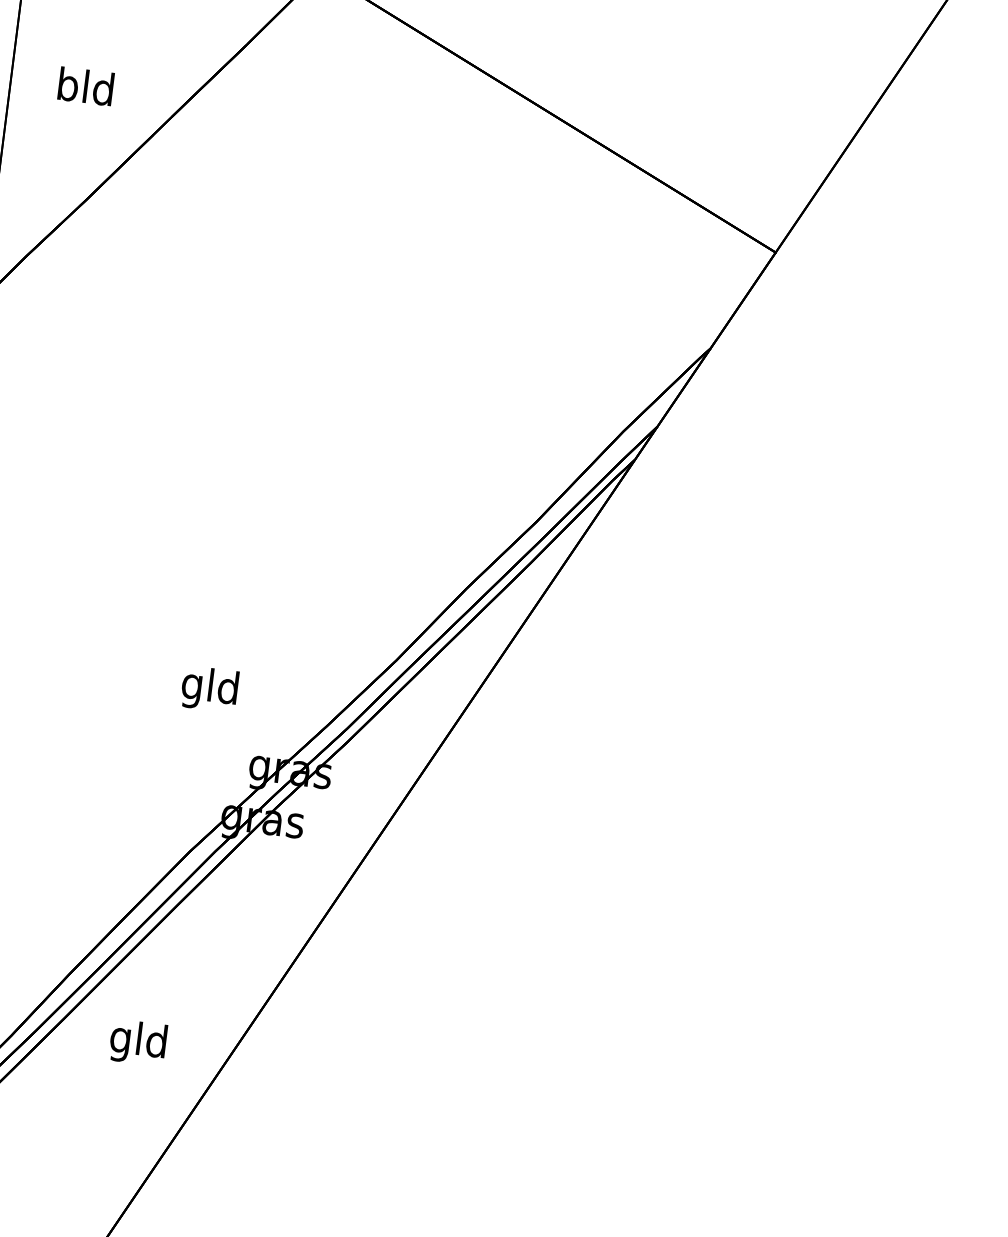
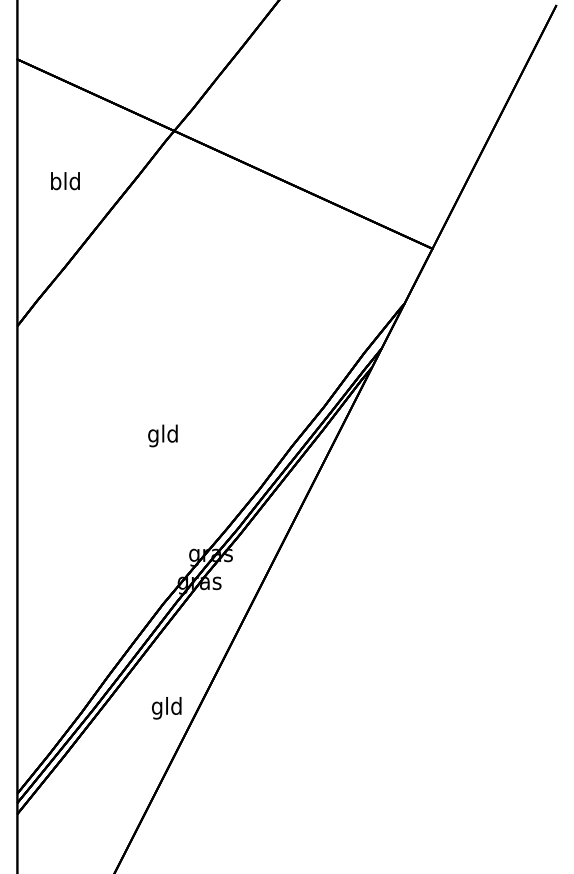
text: (85, 87) -> (65, 181), moved
text: (208, 688) -> (162, 435), moved
text: (137, 1043) -> (166, 708), moved

